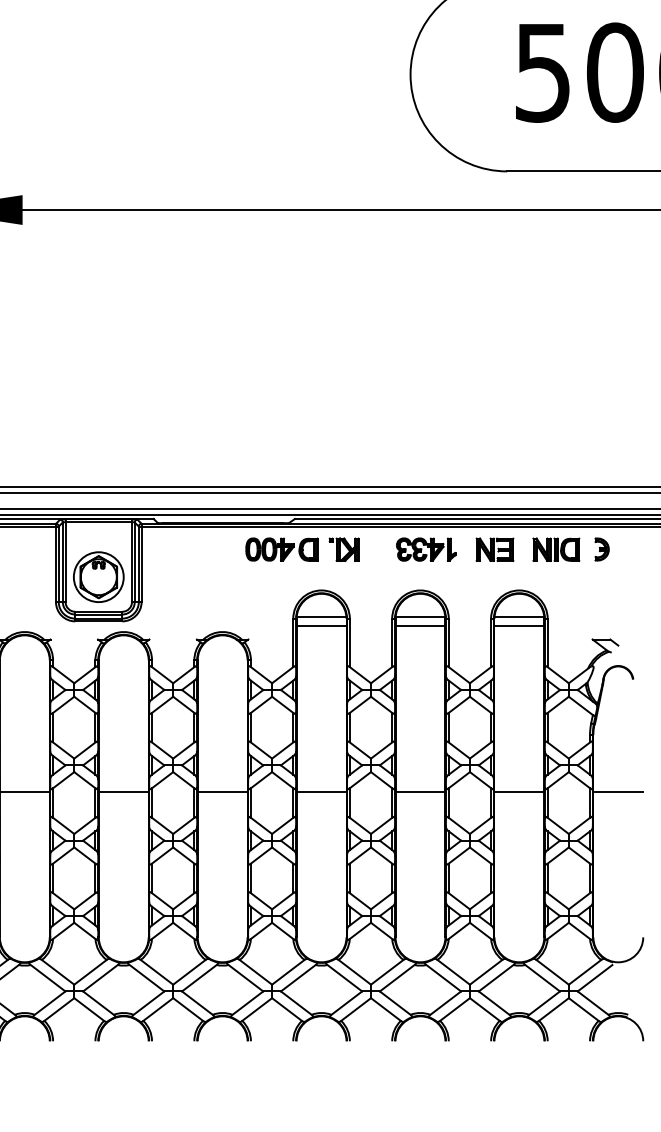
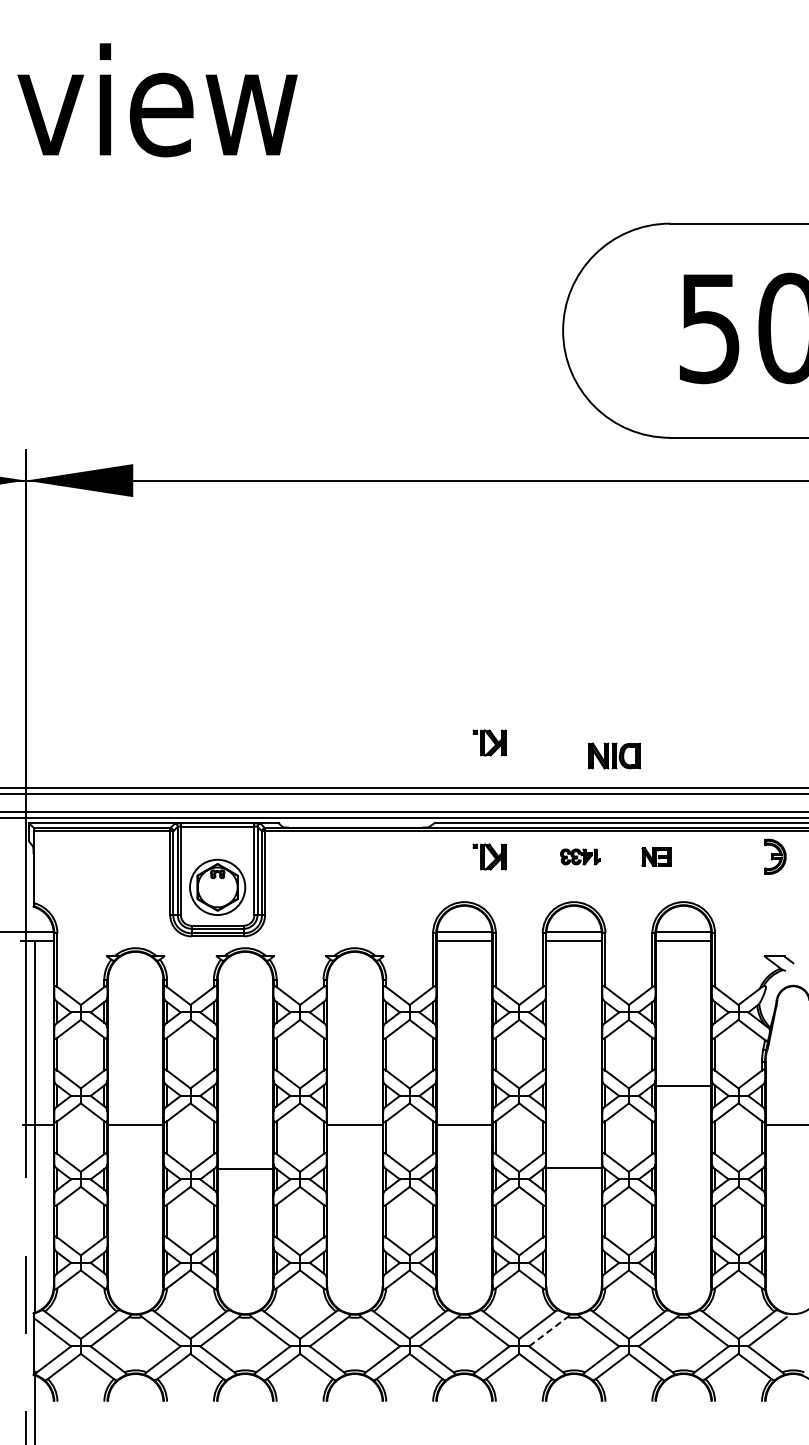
part: (344, 446) -> (489, 742), added
part: (281, 549) -> (420, 856), removed
part: (426, 549) -> (580, 856), size x0.6
part: (494, 549) -> (656, 856), size x0.7
part: (556, 549) -> (614, 755), moved
part: (602, 549) -> (775, 856), size x1.4
line: (123, 792) -> (244, 1169), moved
line: (419, 792) -> (573, 1168), moved
line: (519, 792) -> (683, 1086), moved
line: (397, 977) -> (548, 1331), solid -> dashed

